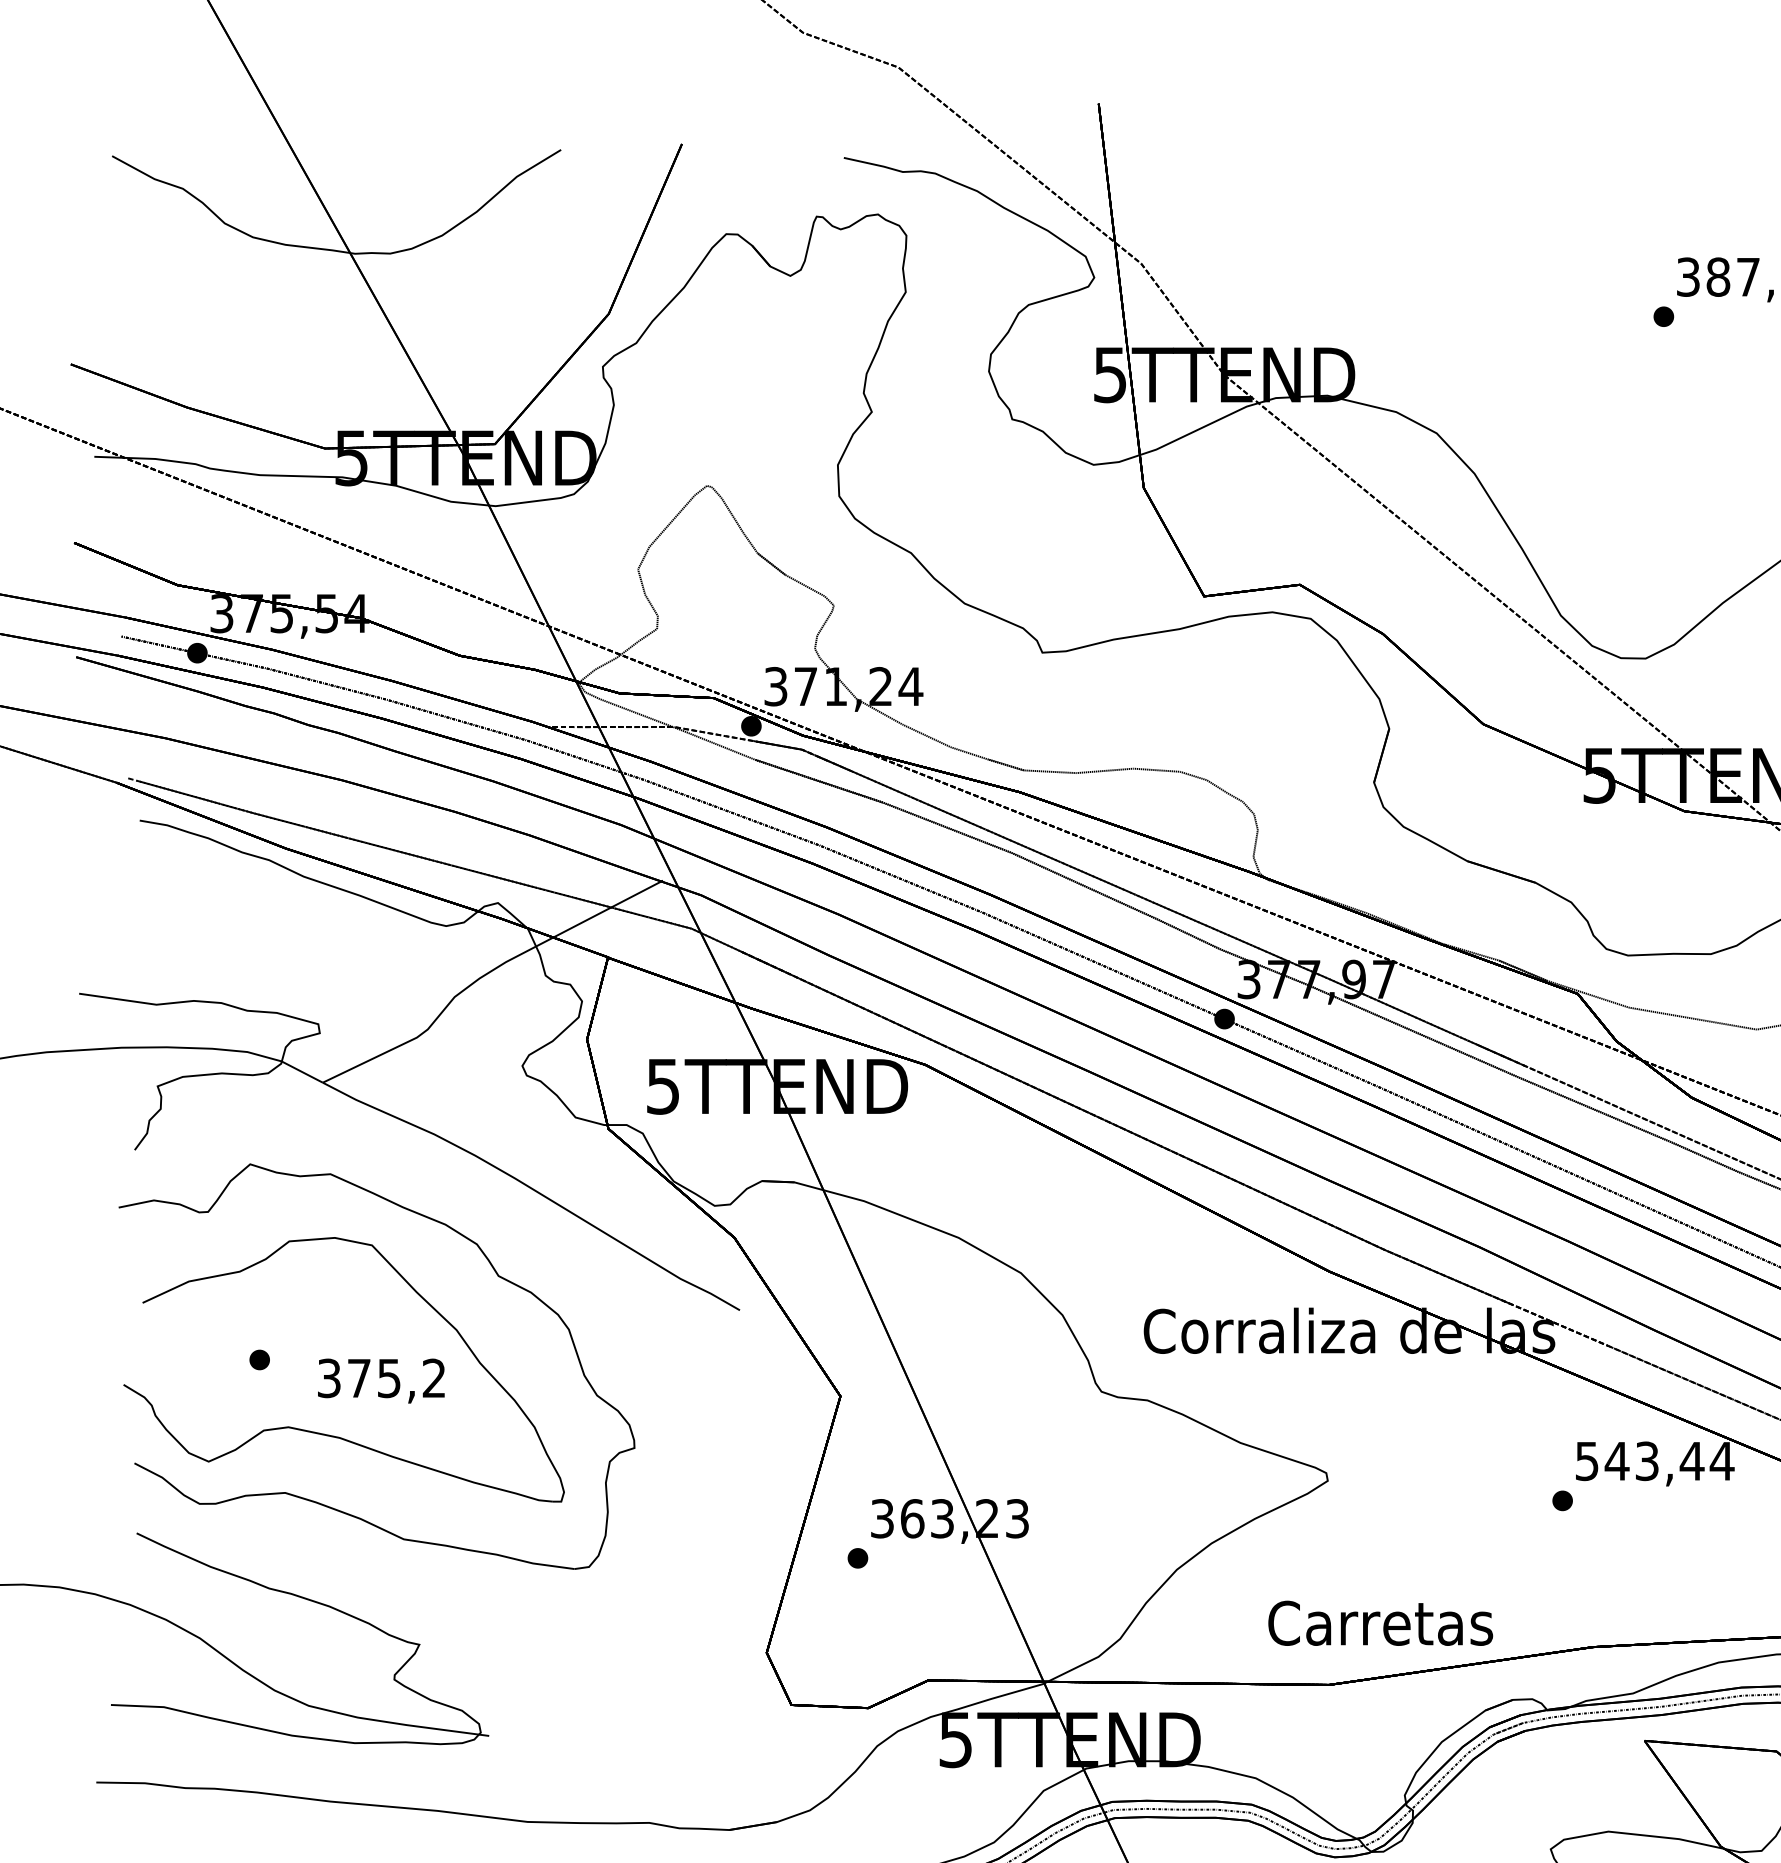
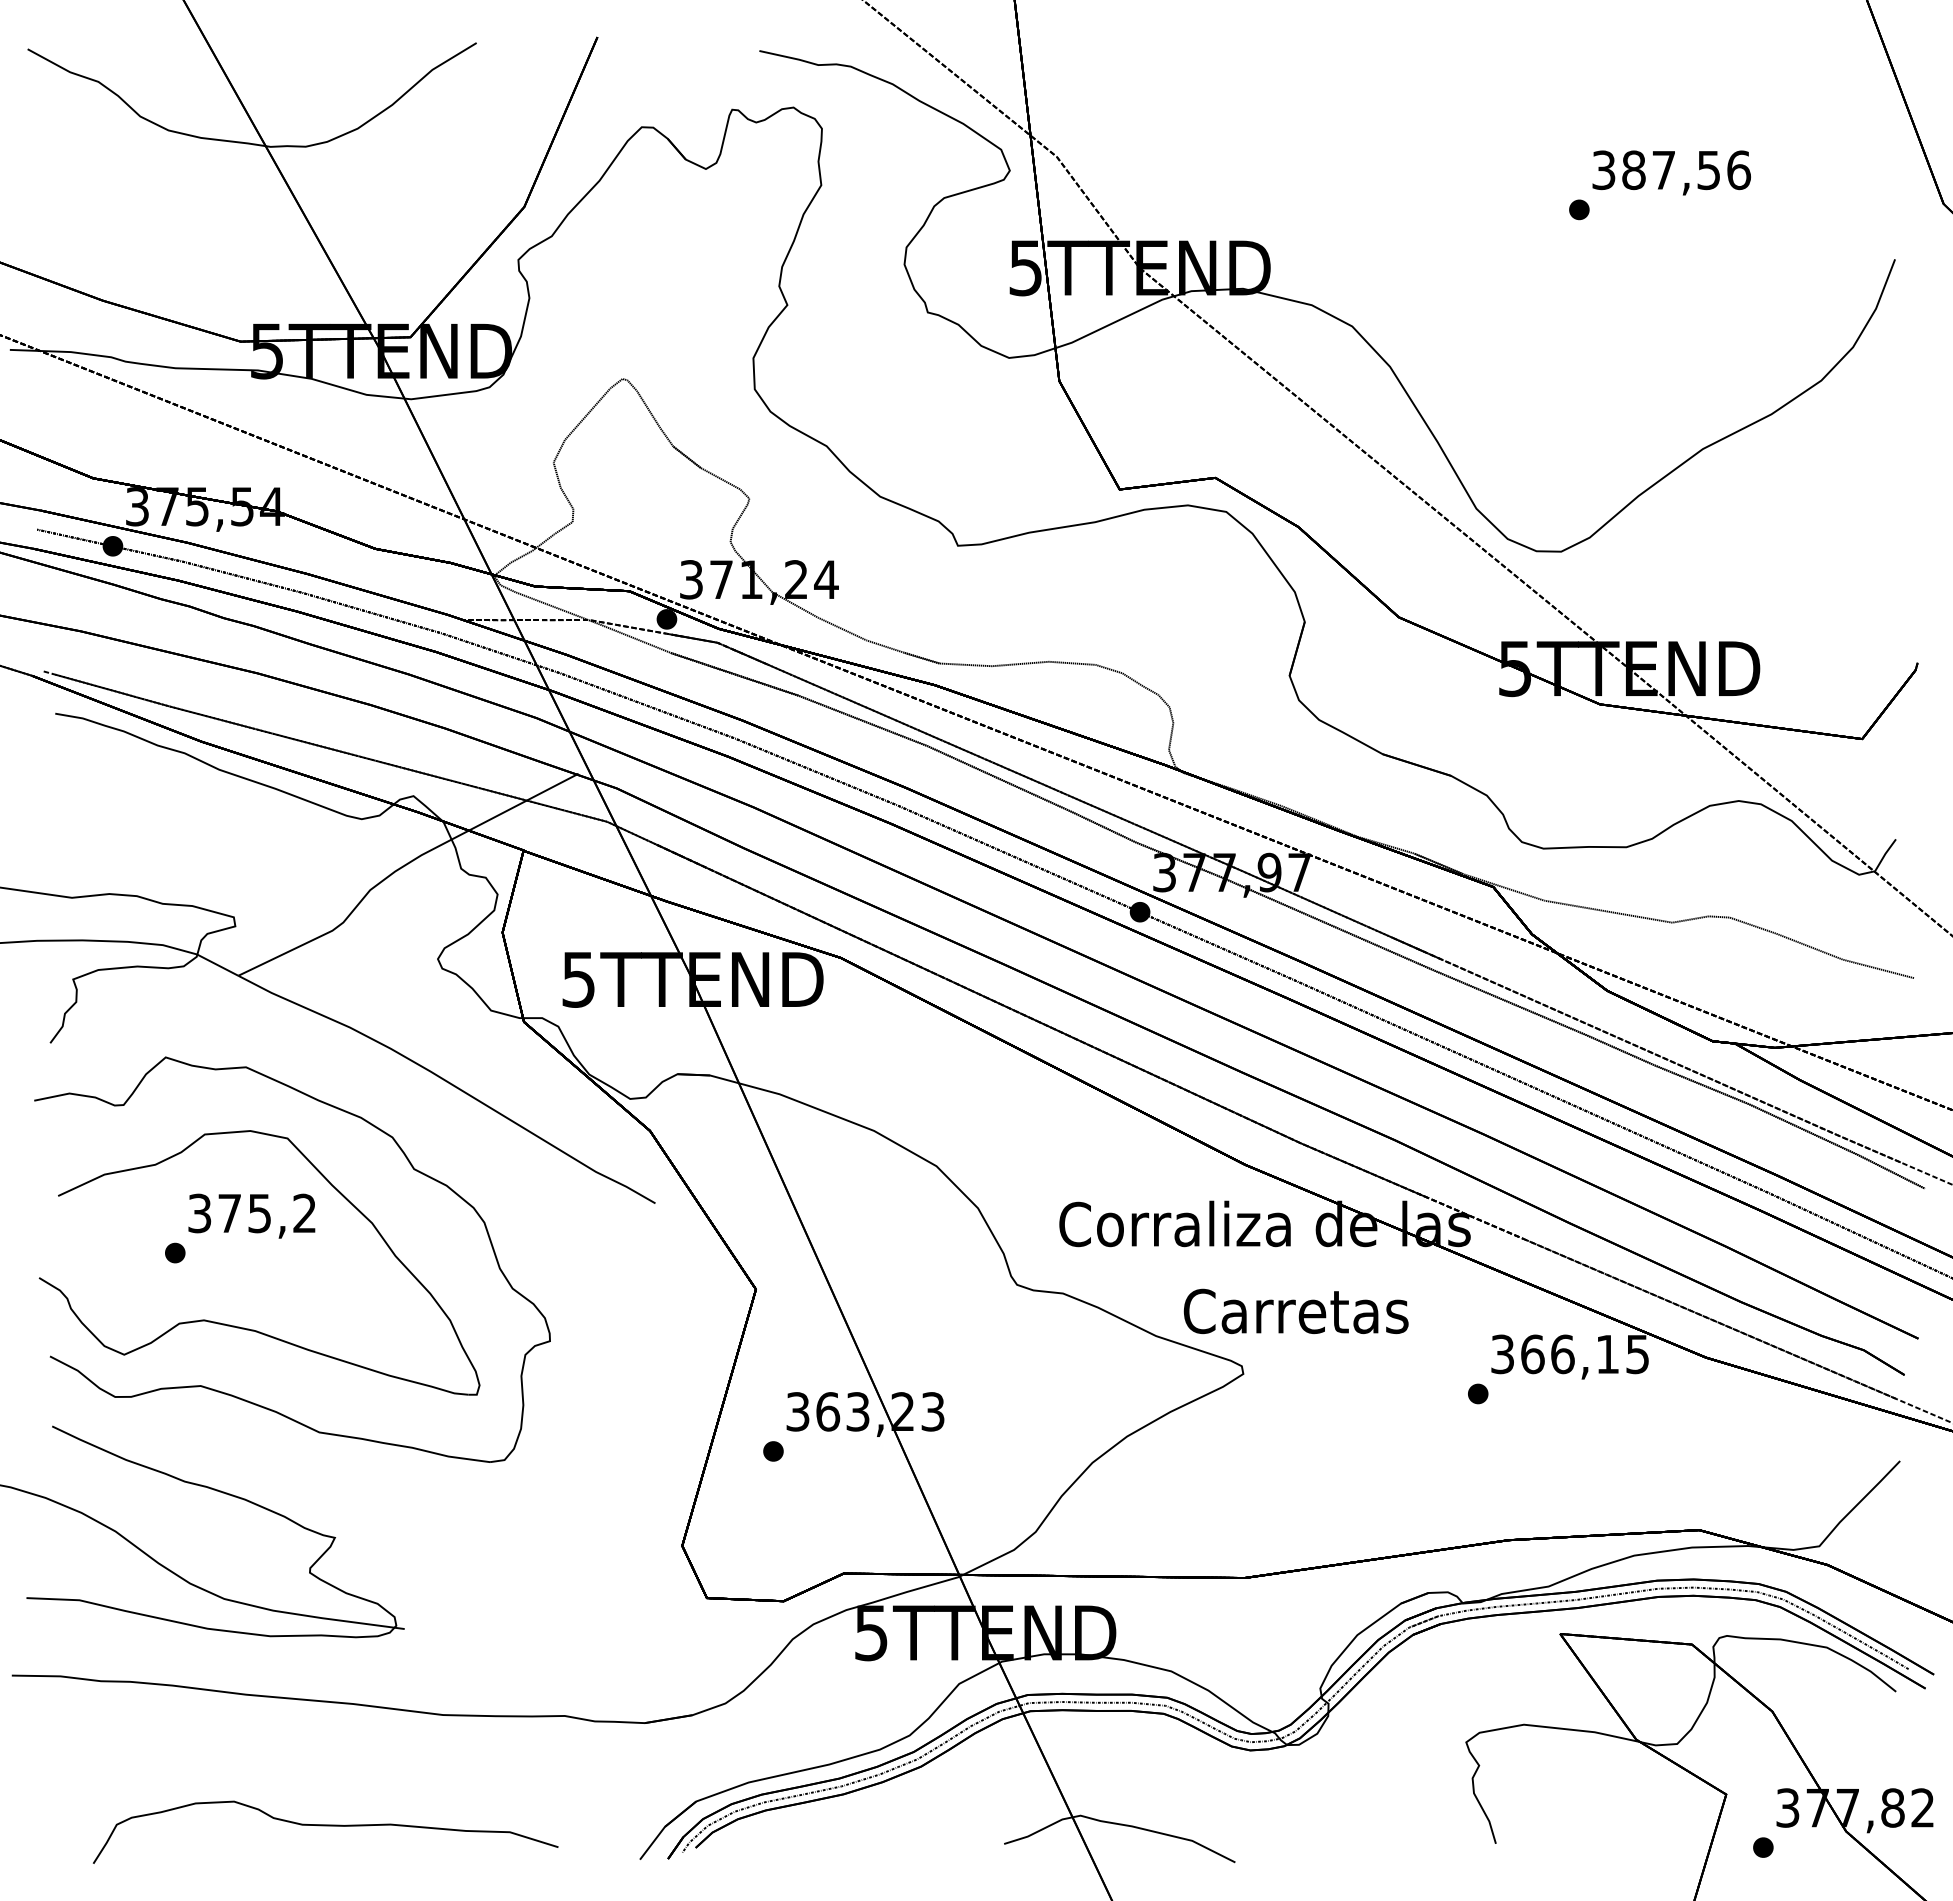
text: (380, 1380) -> (251, 1215), moved
text: (1654, 1461) -> (1570, 1354), 543,44 -> 366,15
text: (1379, 1623) -> (1295, 1311), moved

